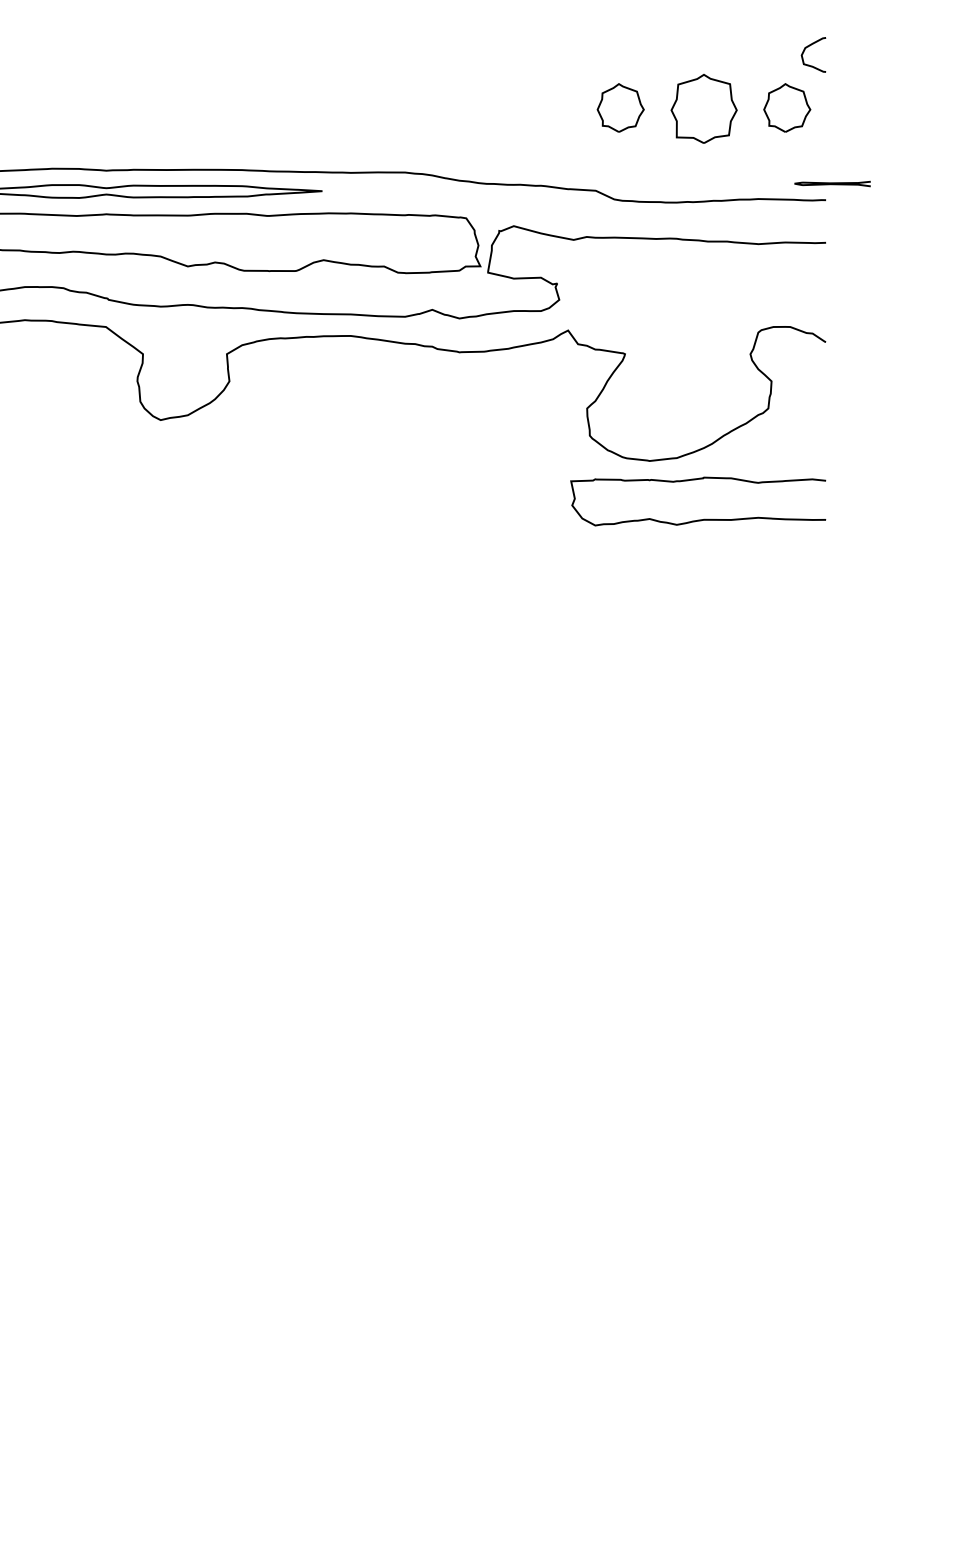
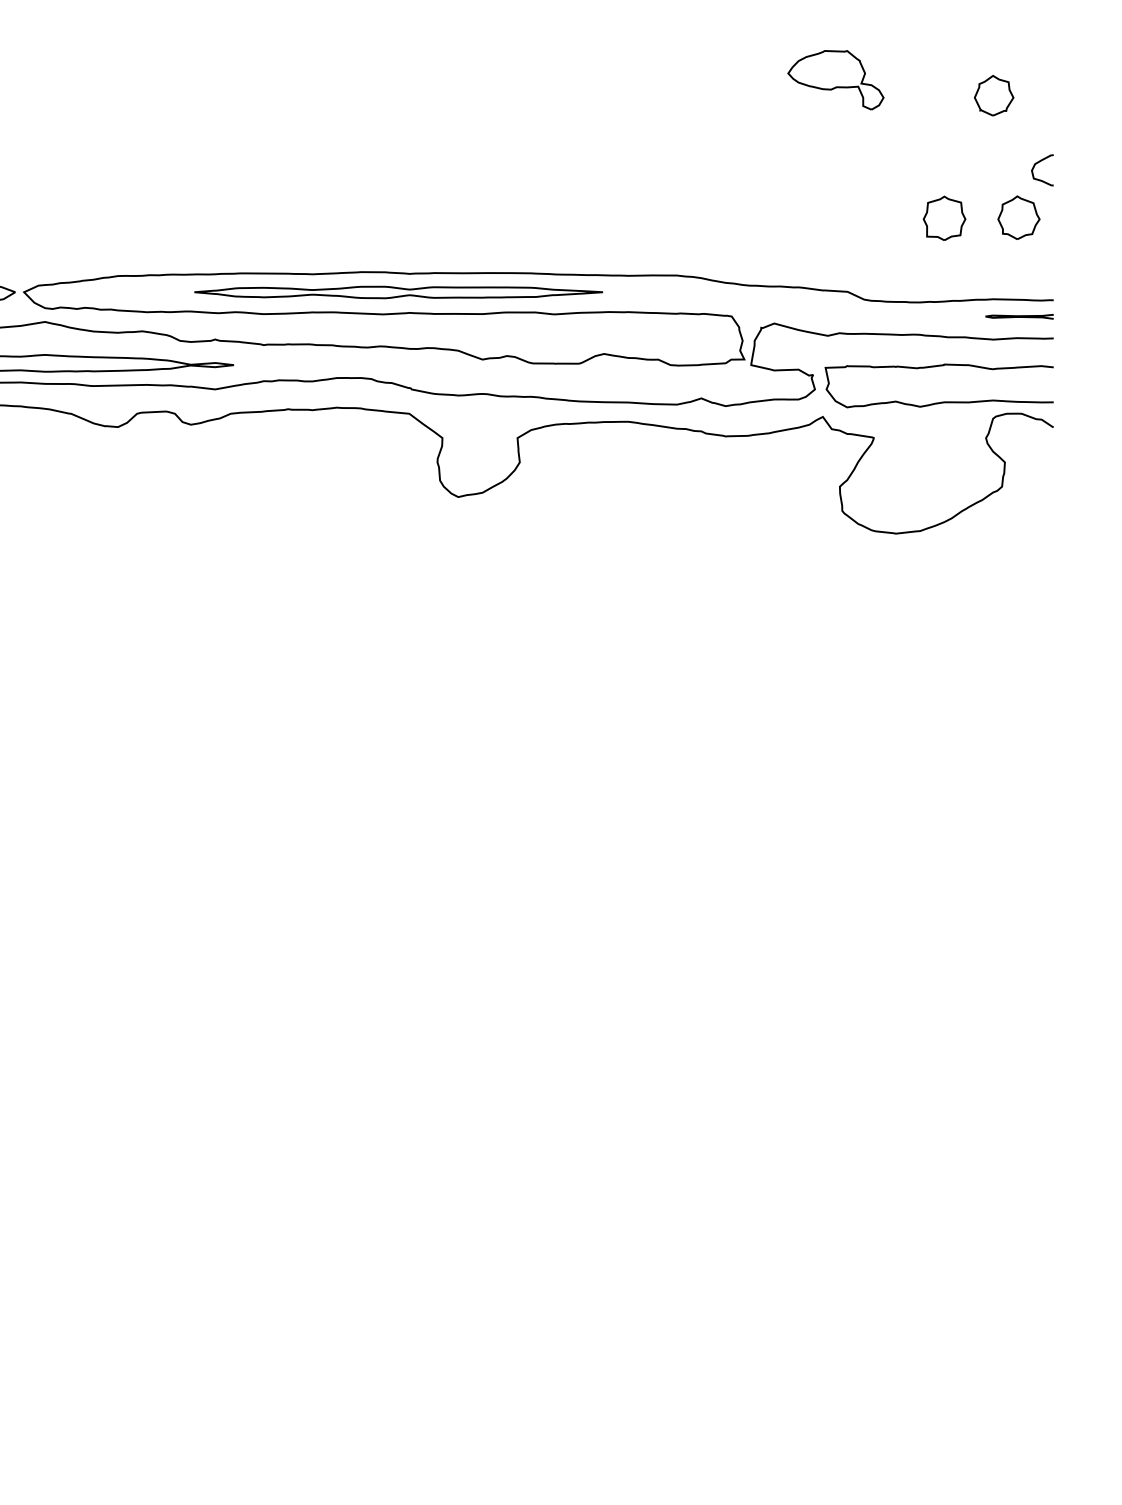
part: (620, 107) -> (869, 217), removed
part: (704, 107) -> (944, 217), size x0.71
curve: (832, 183) -> (1019, 316), moved
curve: (700, 518) -> (941, 401), moved

